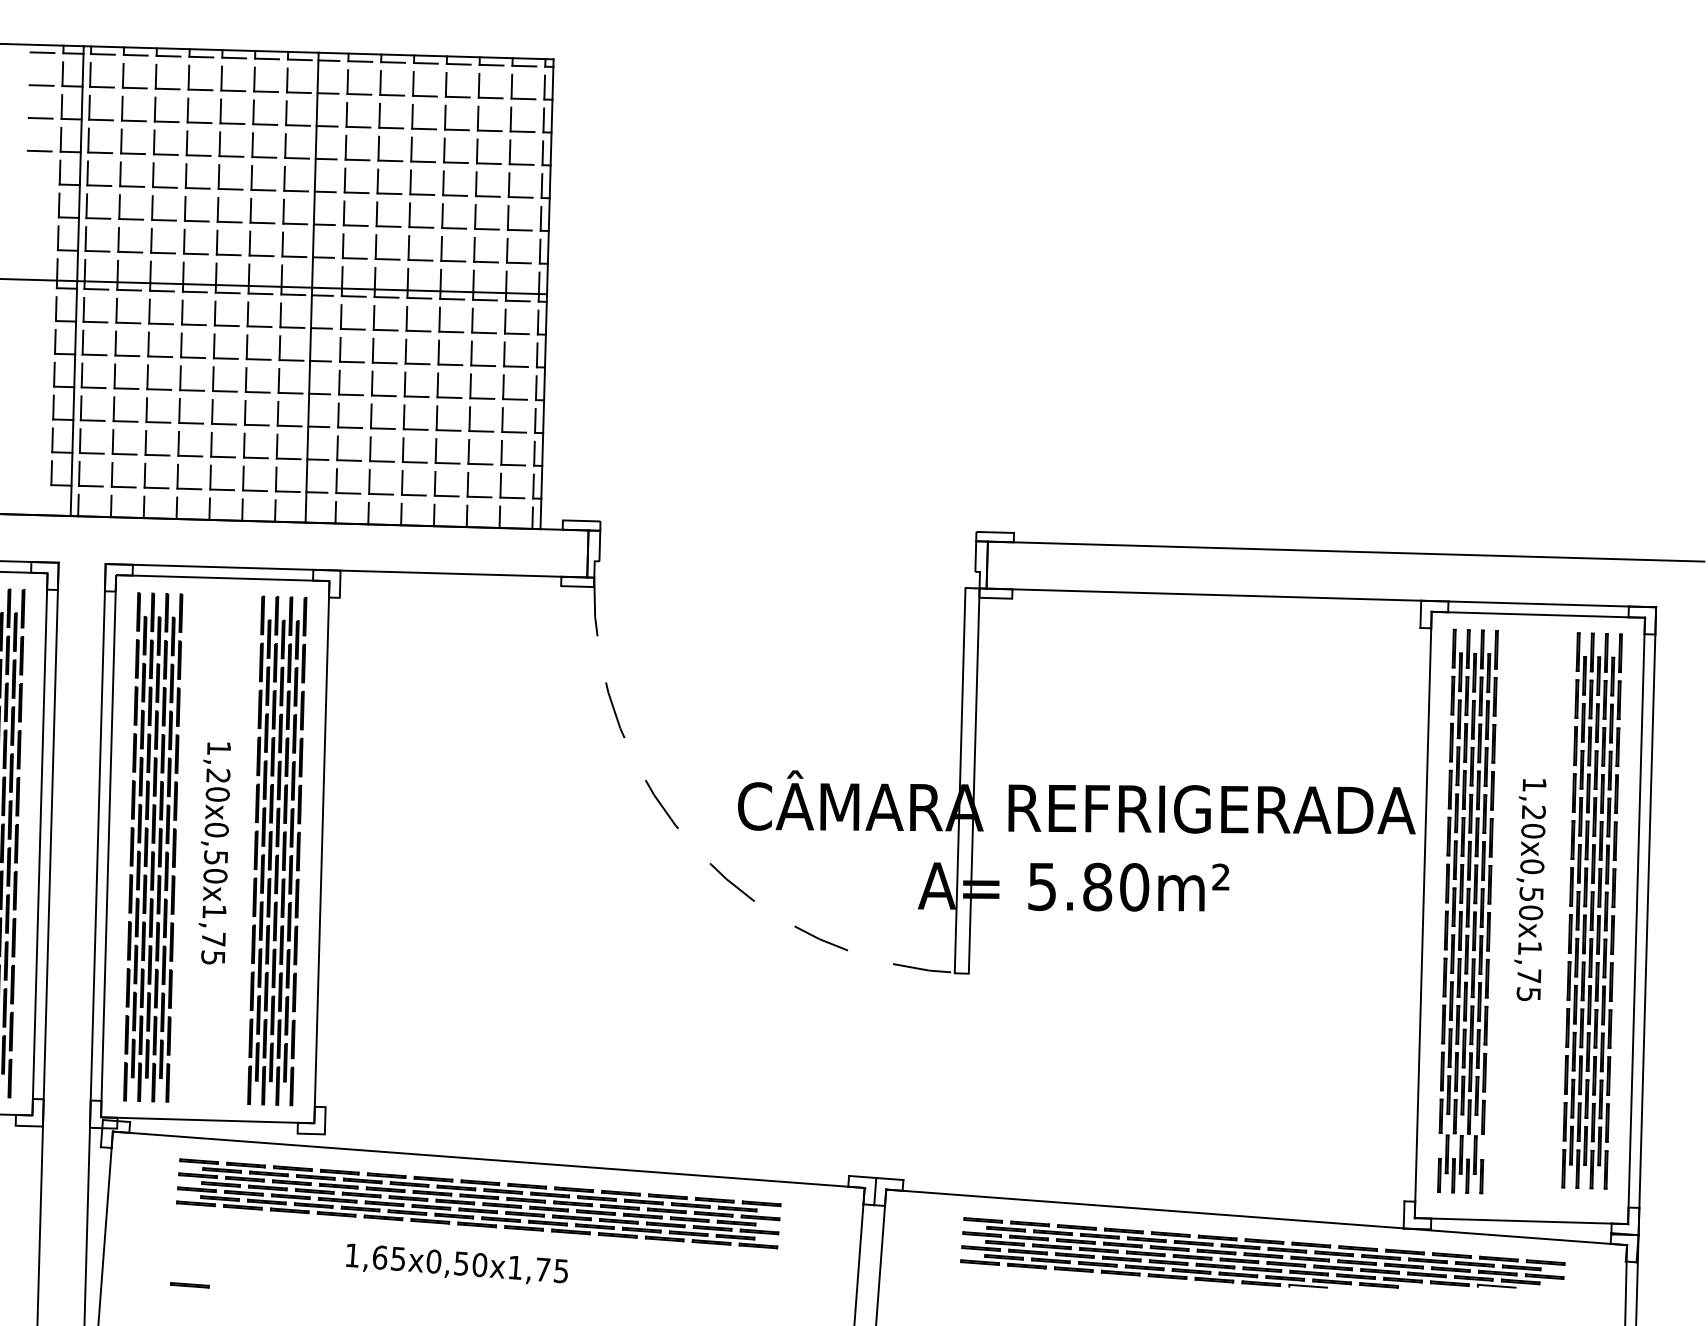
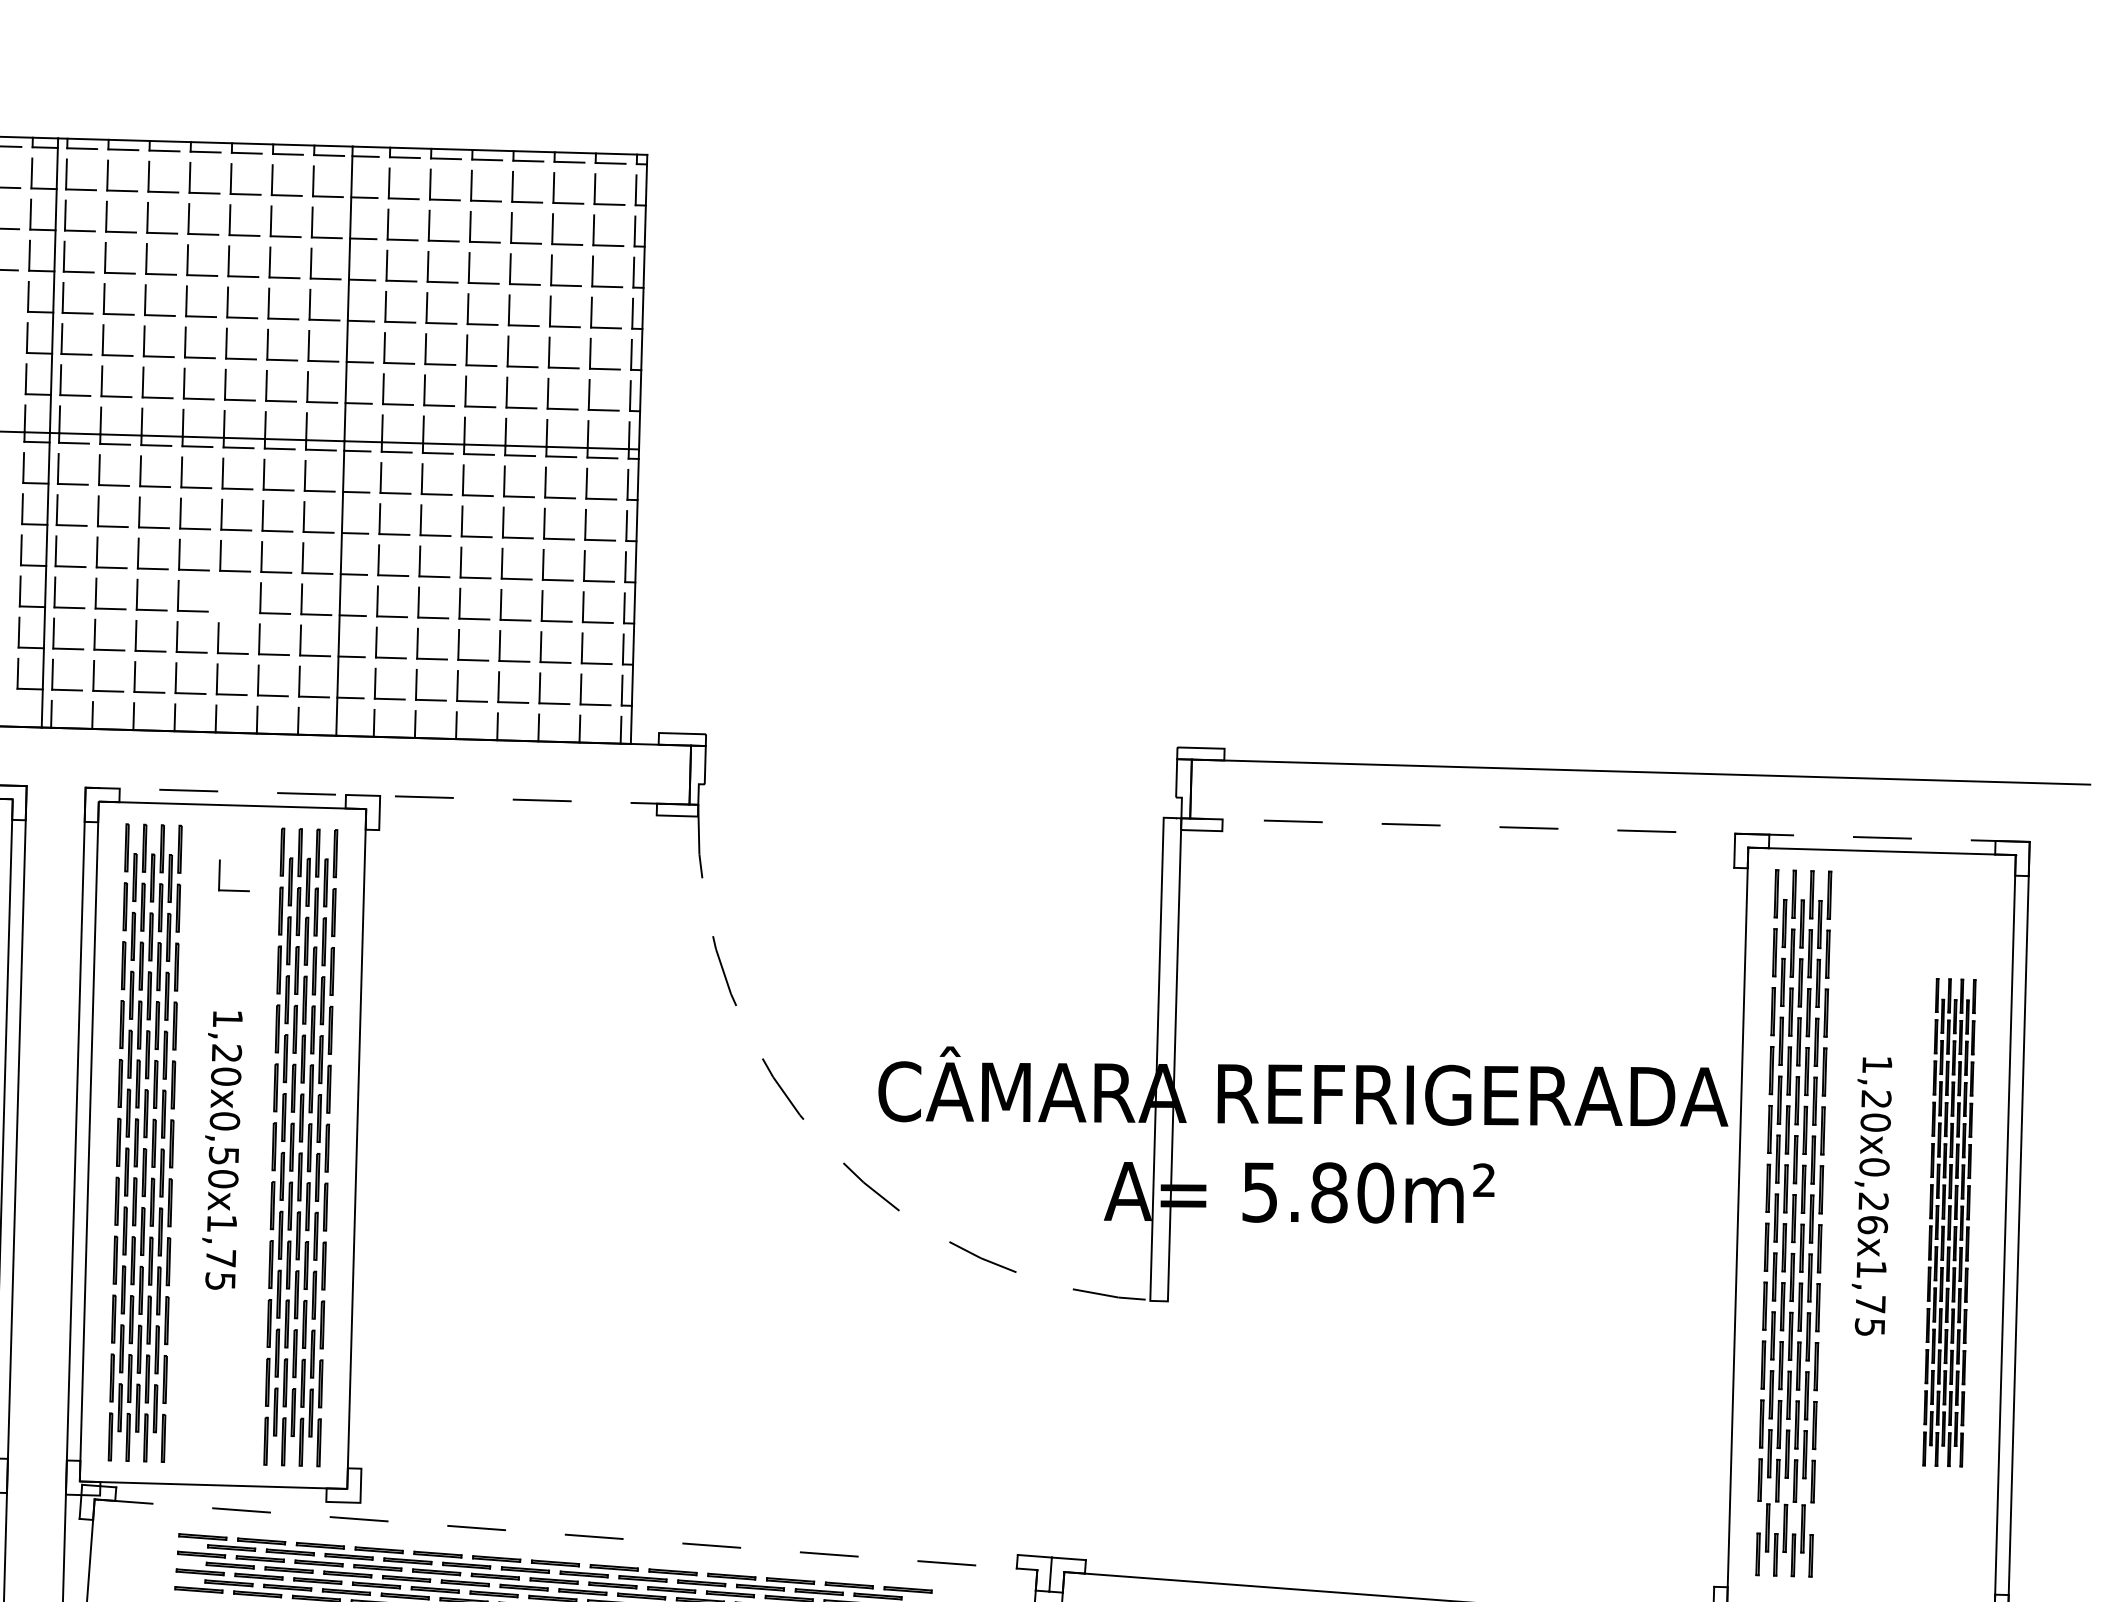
part: (213, 412) -> (220, 876), moved
line: (346, 570) -> (387, 795), solid -> dashed
line: (1321, 597) -> (1610, 829), solid -> dashed
text: (1531, 903) -> (1873, 1213), 1,20x0,50x1,75 -> 1,20x0,26x1,75
part: (1591, 910) -> (1948, 1222), size x0.7
line: (488, 1159) -> (565, 1534), solid -> dashed

